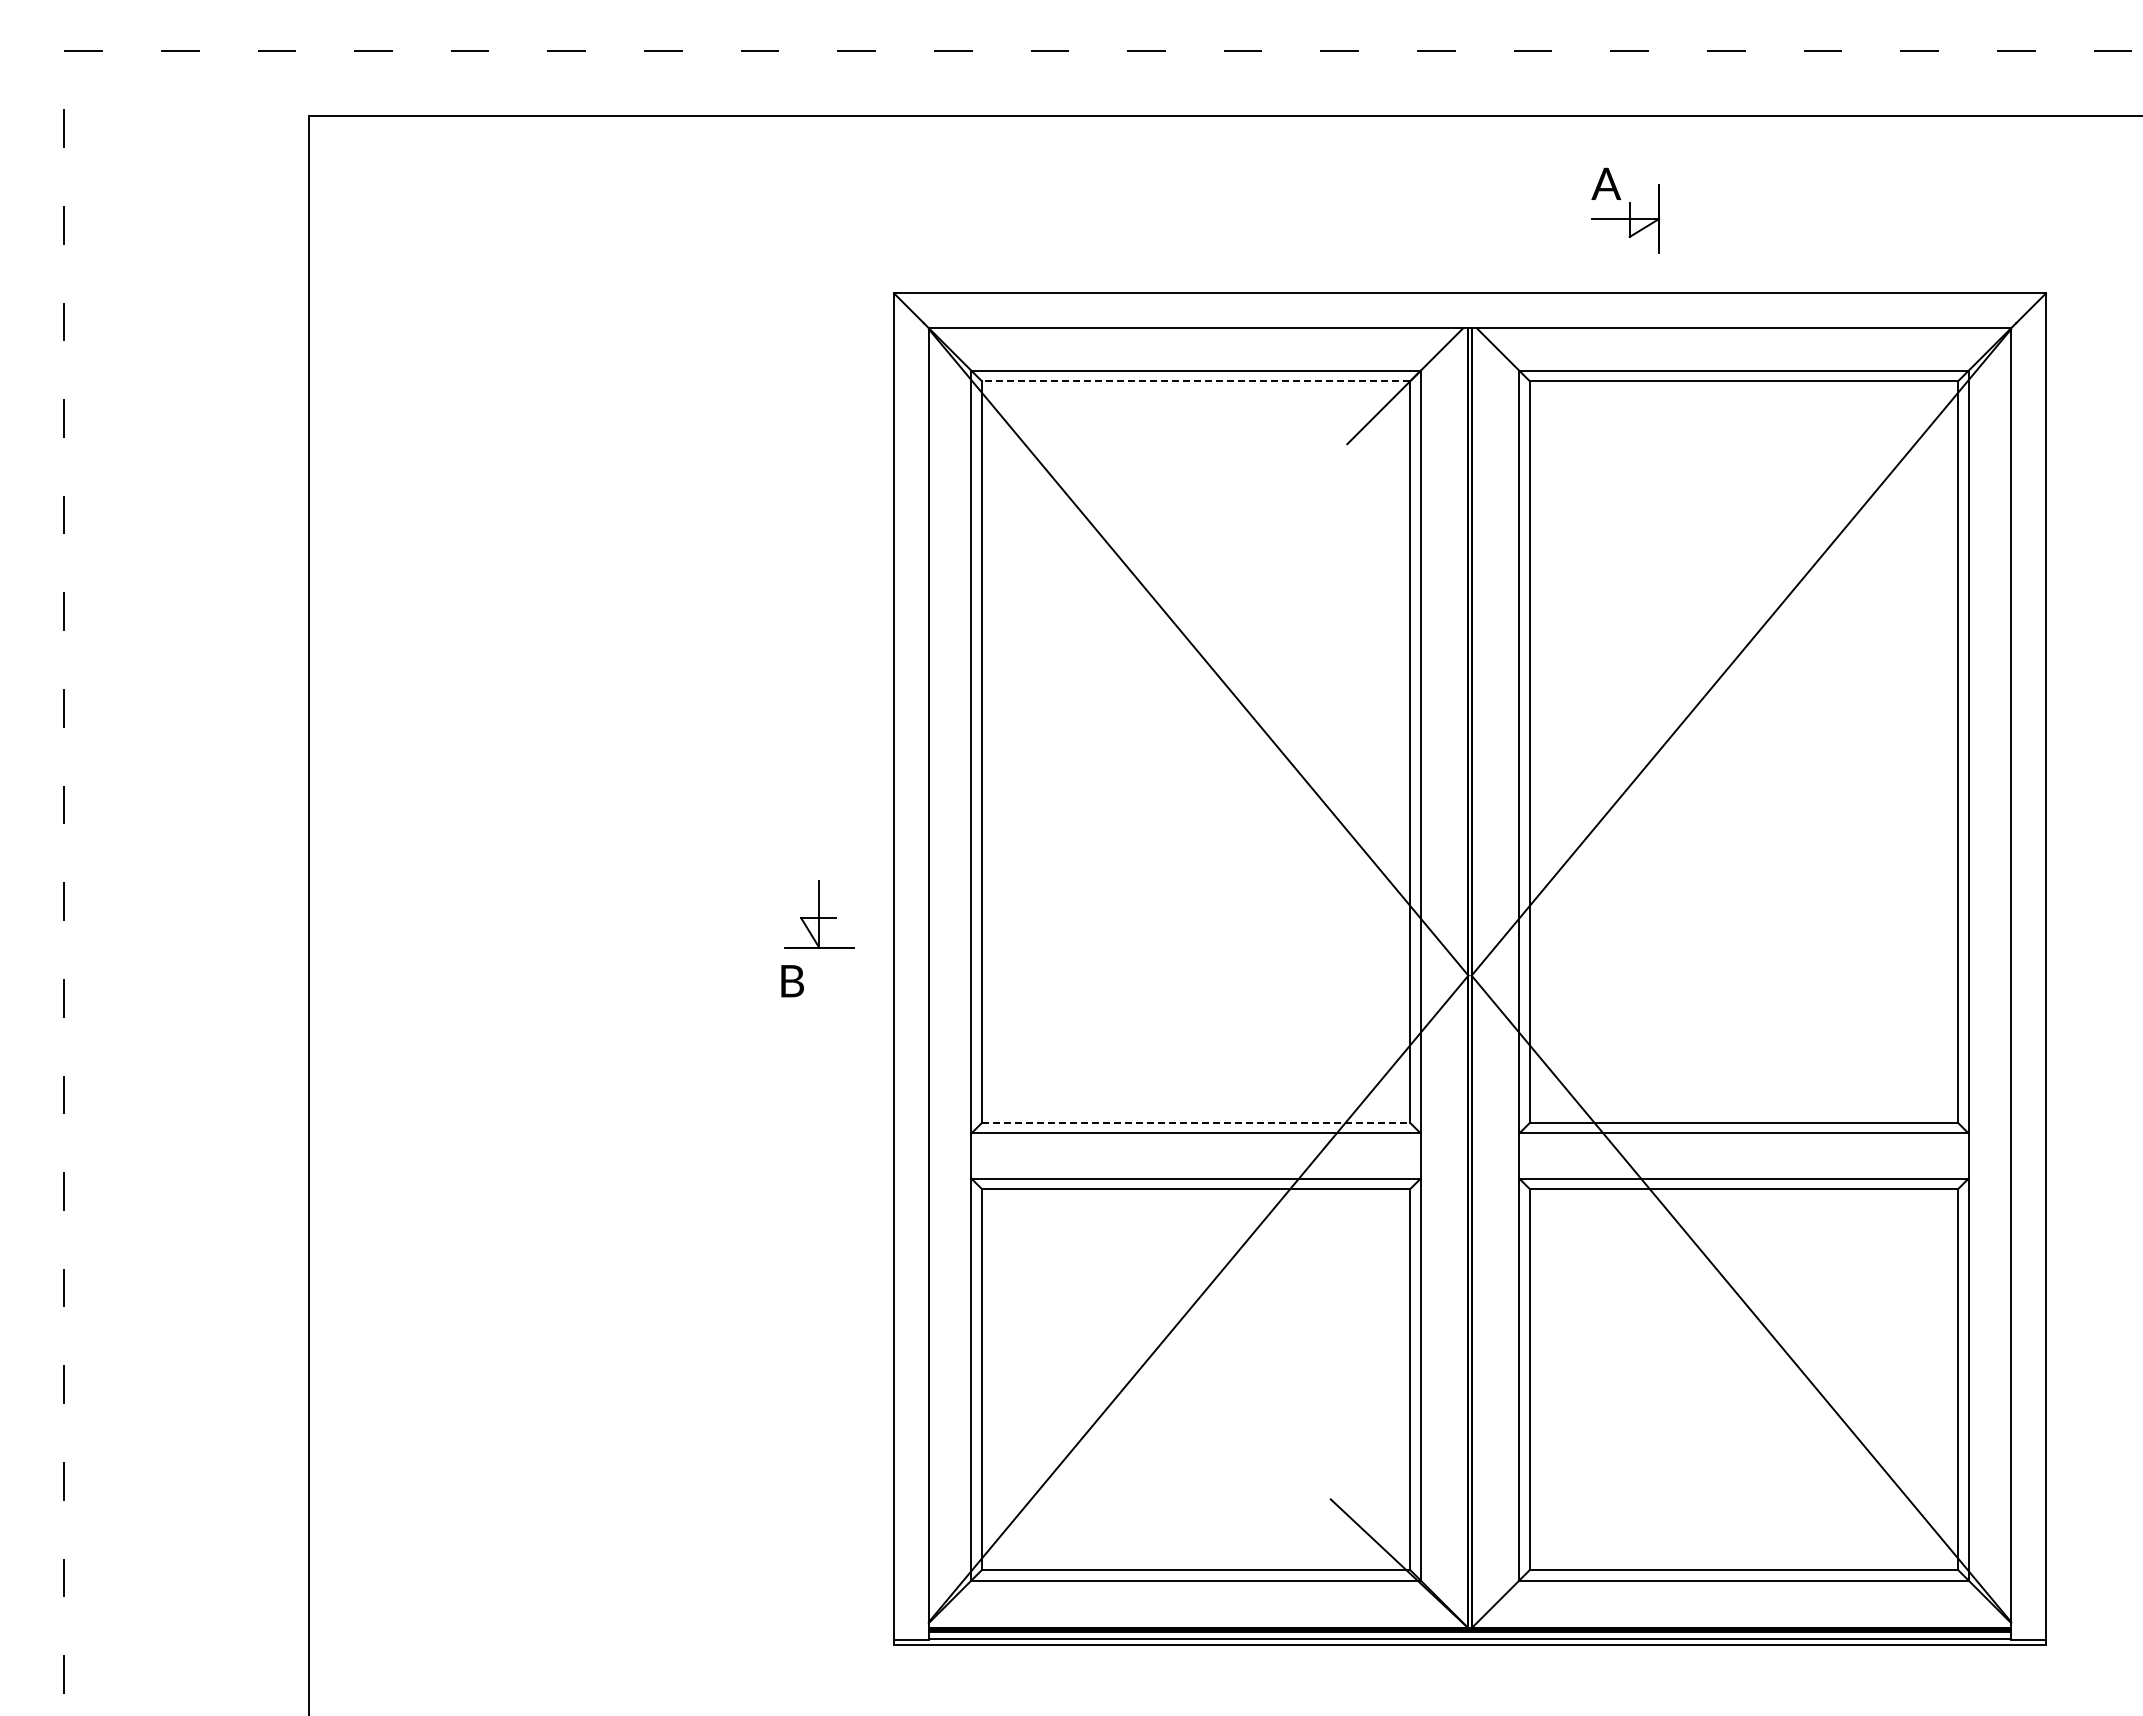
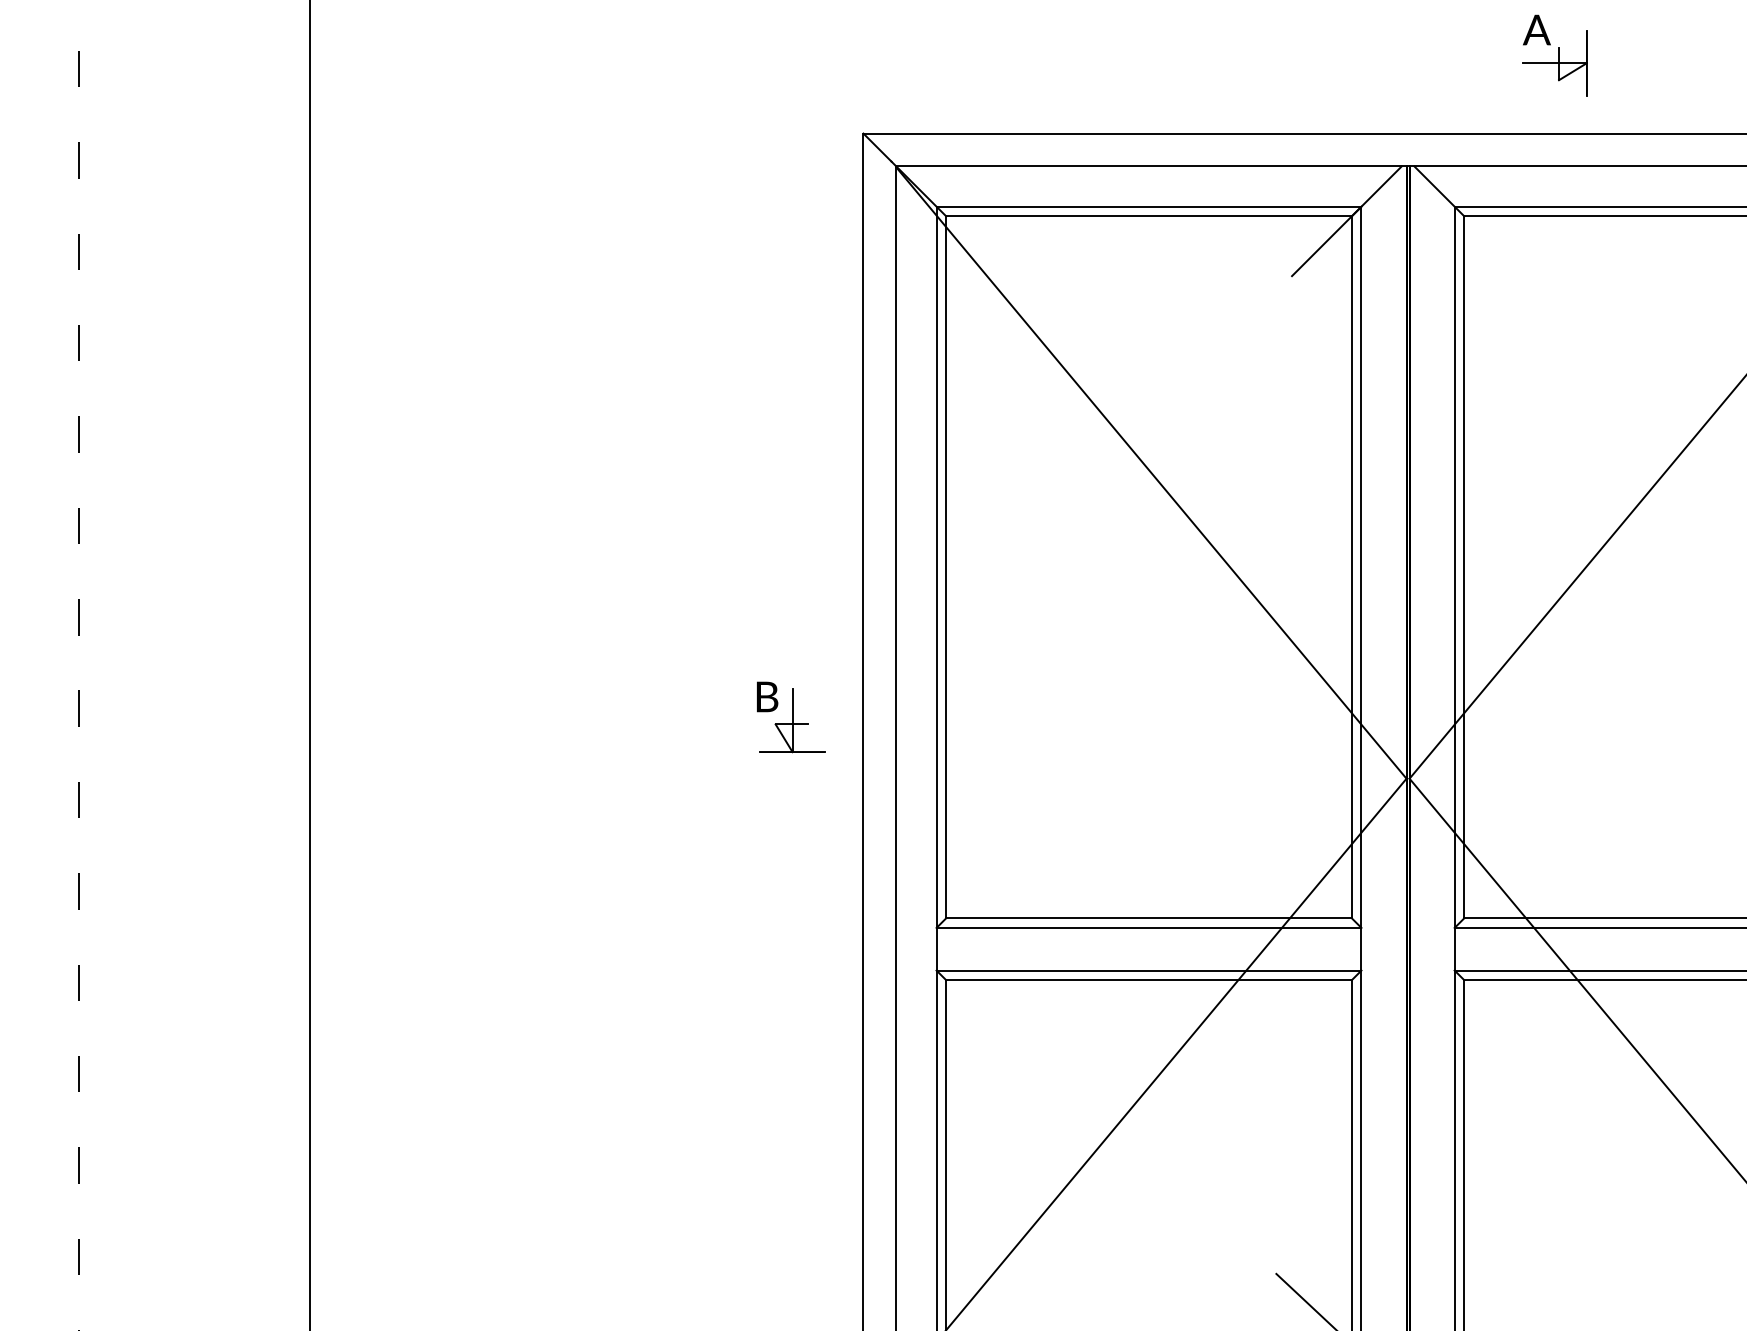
line: (1195, 381) -> (1148, 216), dashed -> solid
text: (792, 981) -> (767, 697), moved
line: (1196, 1123) -> (1149, 918), dashed -> solid

